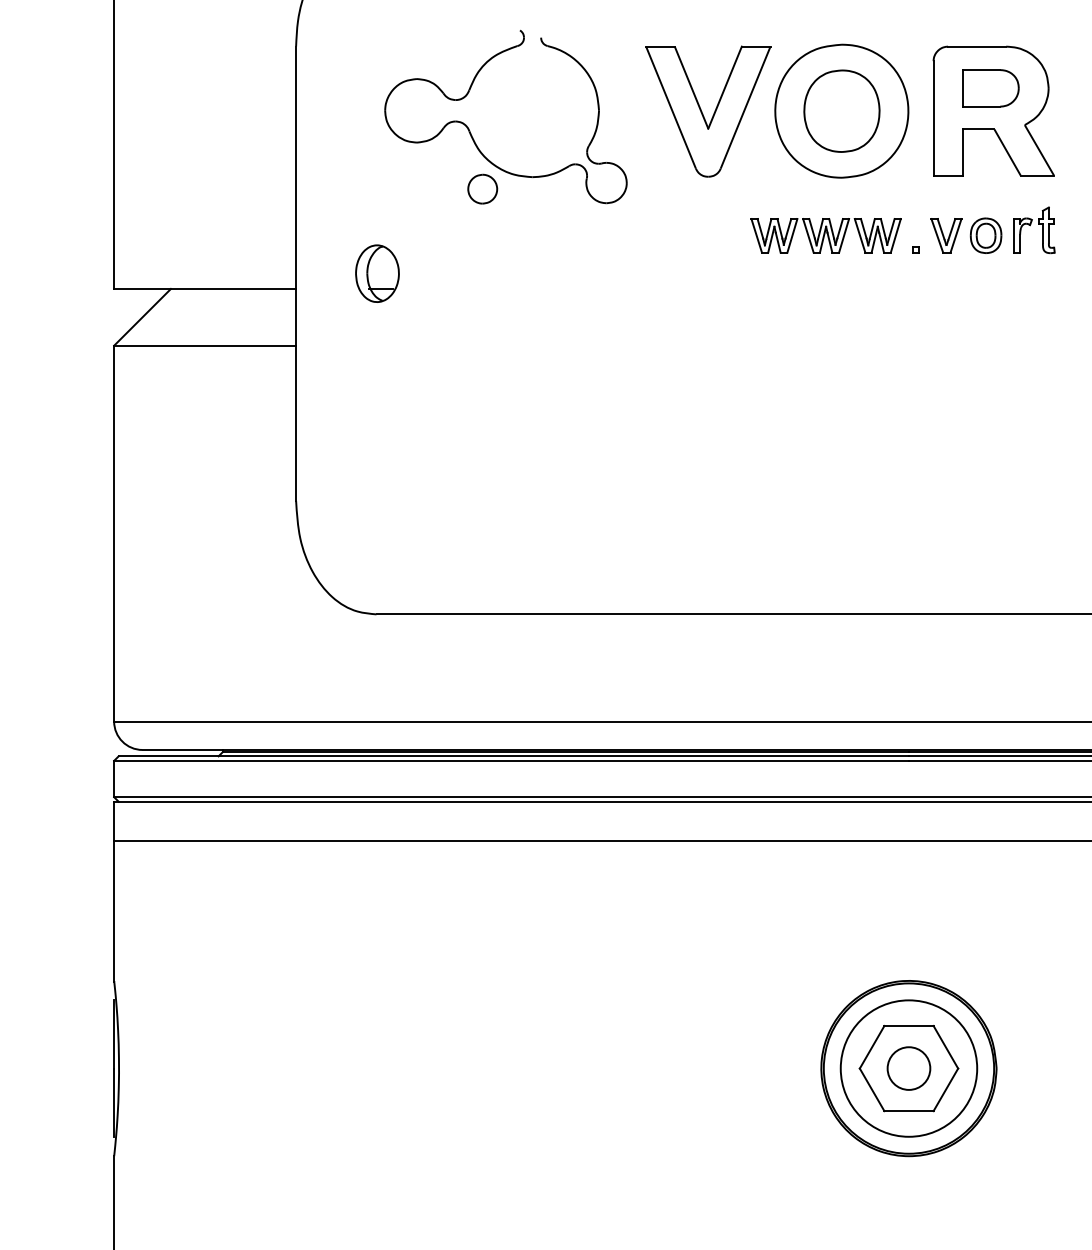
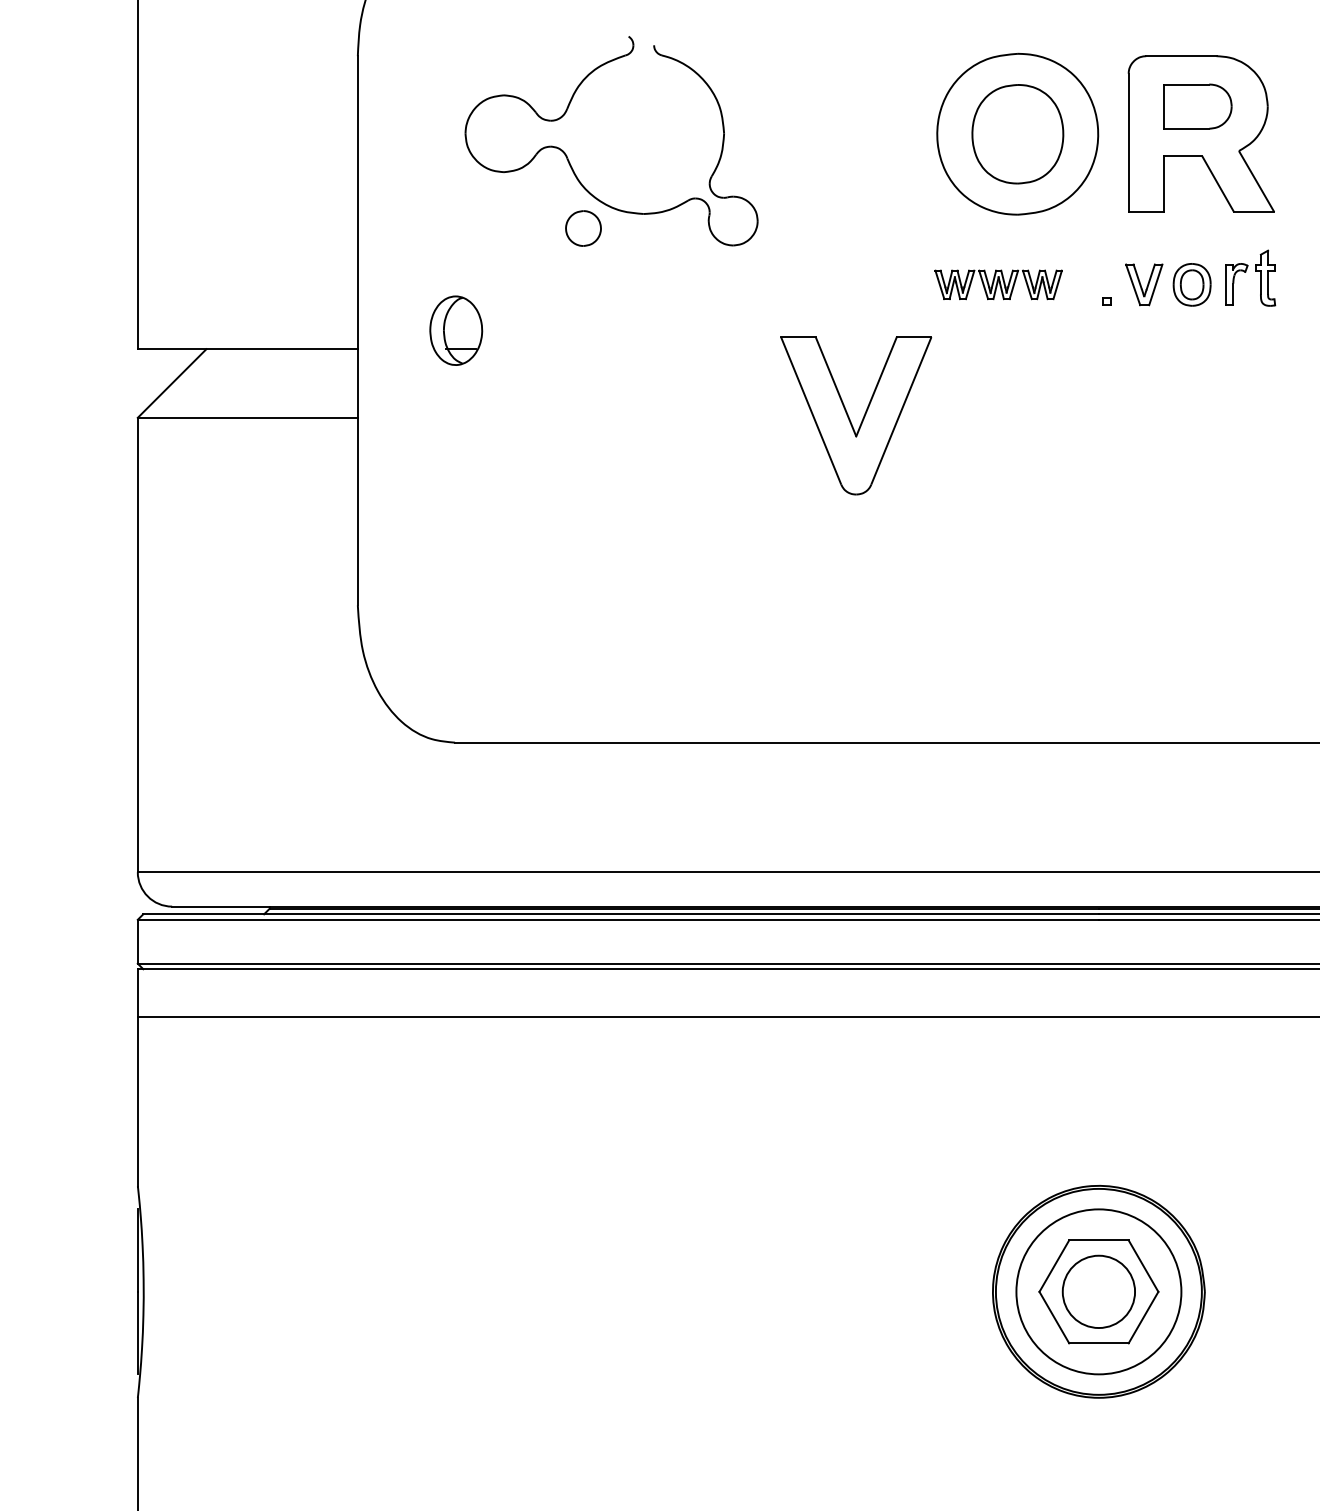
part: (713, 113) -> (862, 418), moved
part: (825, 235) -> (998, 284), size x0.7
circle: (908, 1068) -> (1098, 1291), size x1.4

